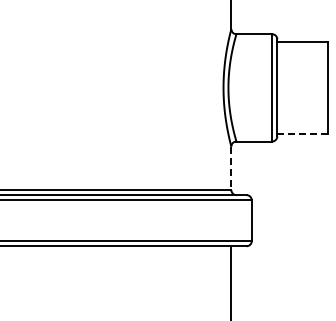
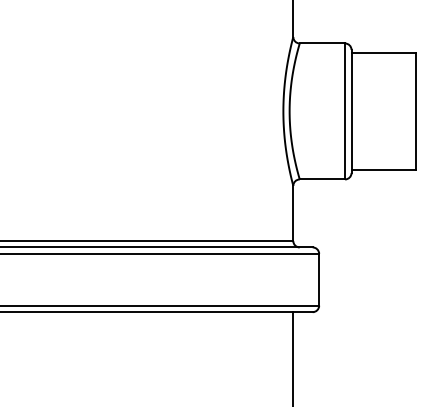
line: (302, 133) -> (383, 169), dashed -> solid
line: (231, 168) -> (293, 213), dashed -> solid

